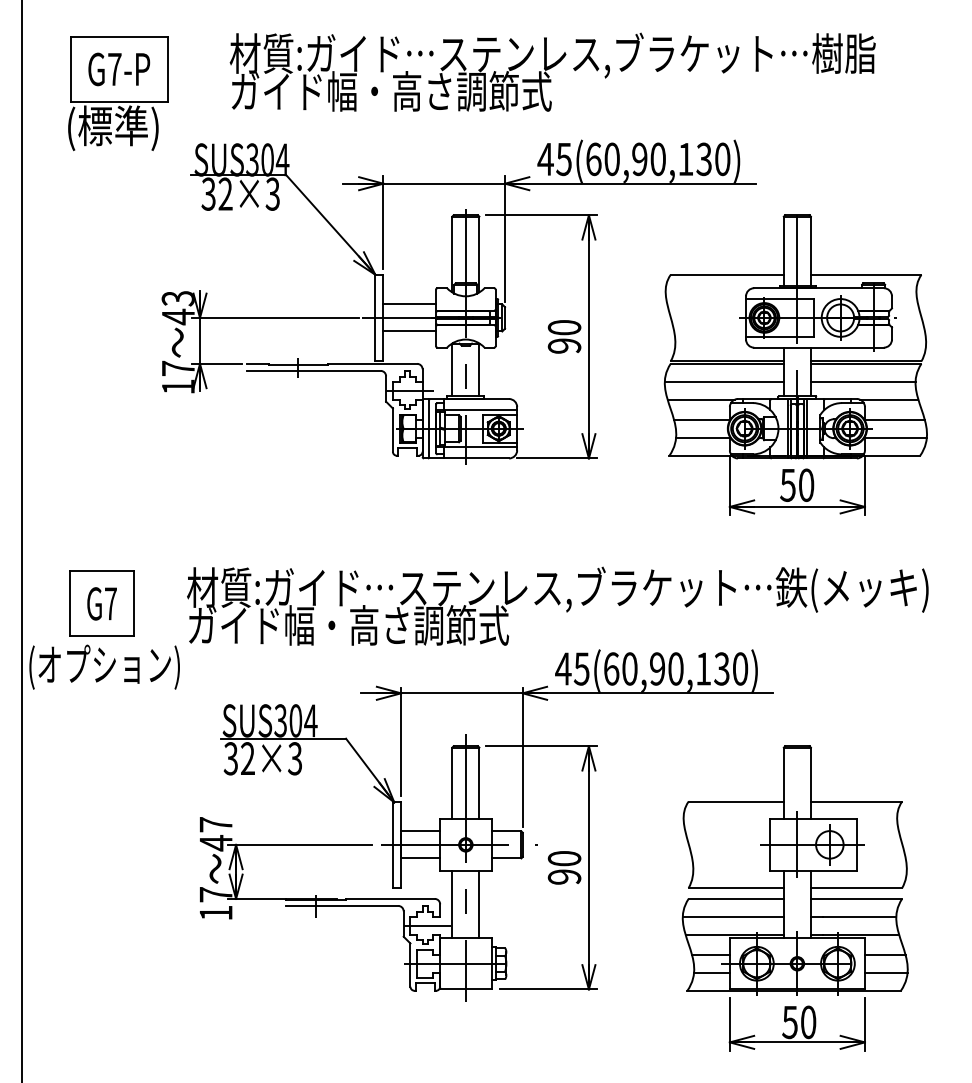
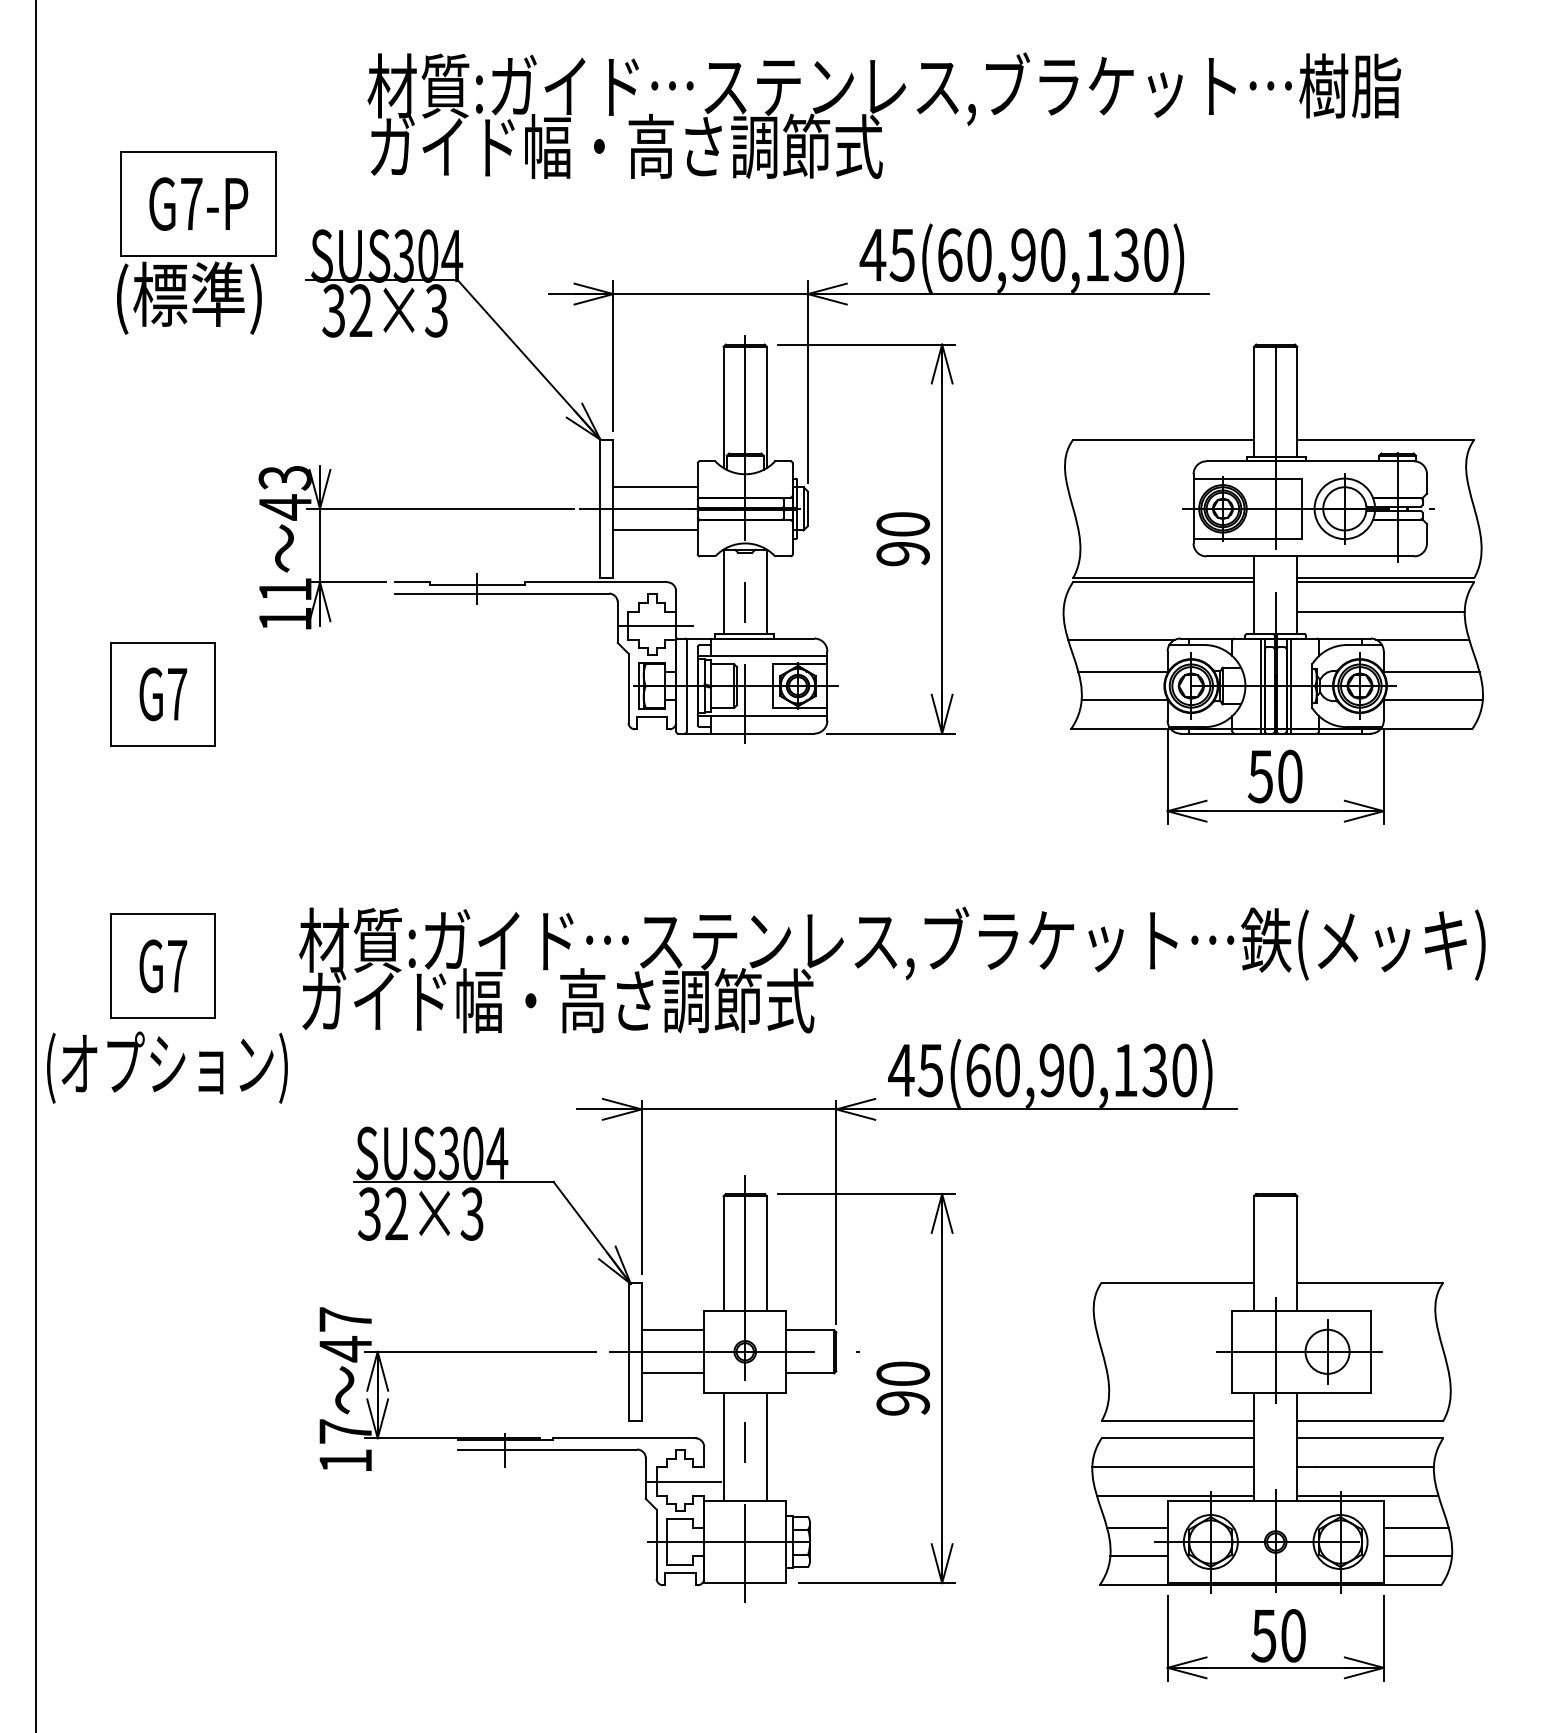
part: (118, 93) -> (197, 242), moved
text: (178, 368) -> (285, 589), 17 -> 11
line: (723, 382) -> (1157, 612), removed
part: (101, 433) -> (162, 693), added

